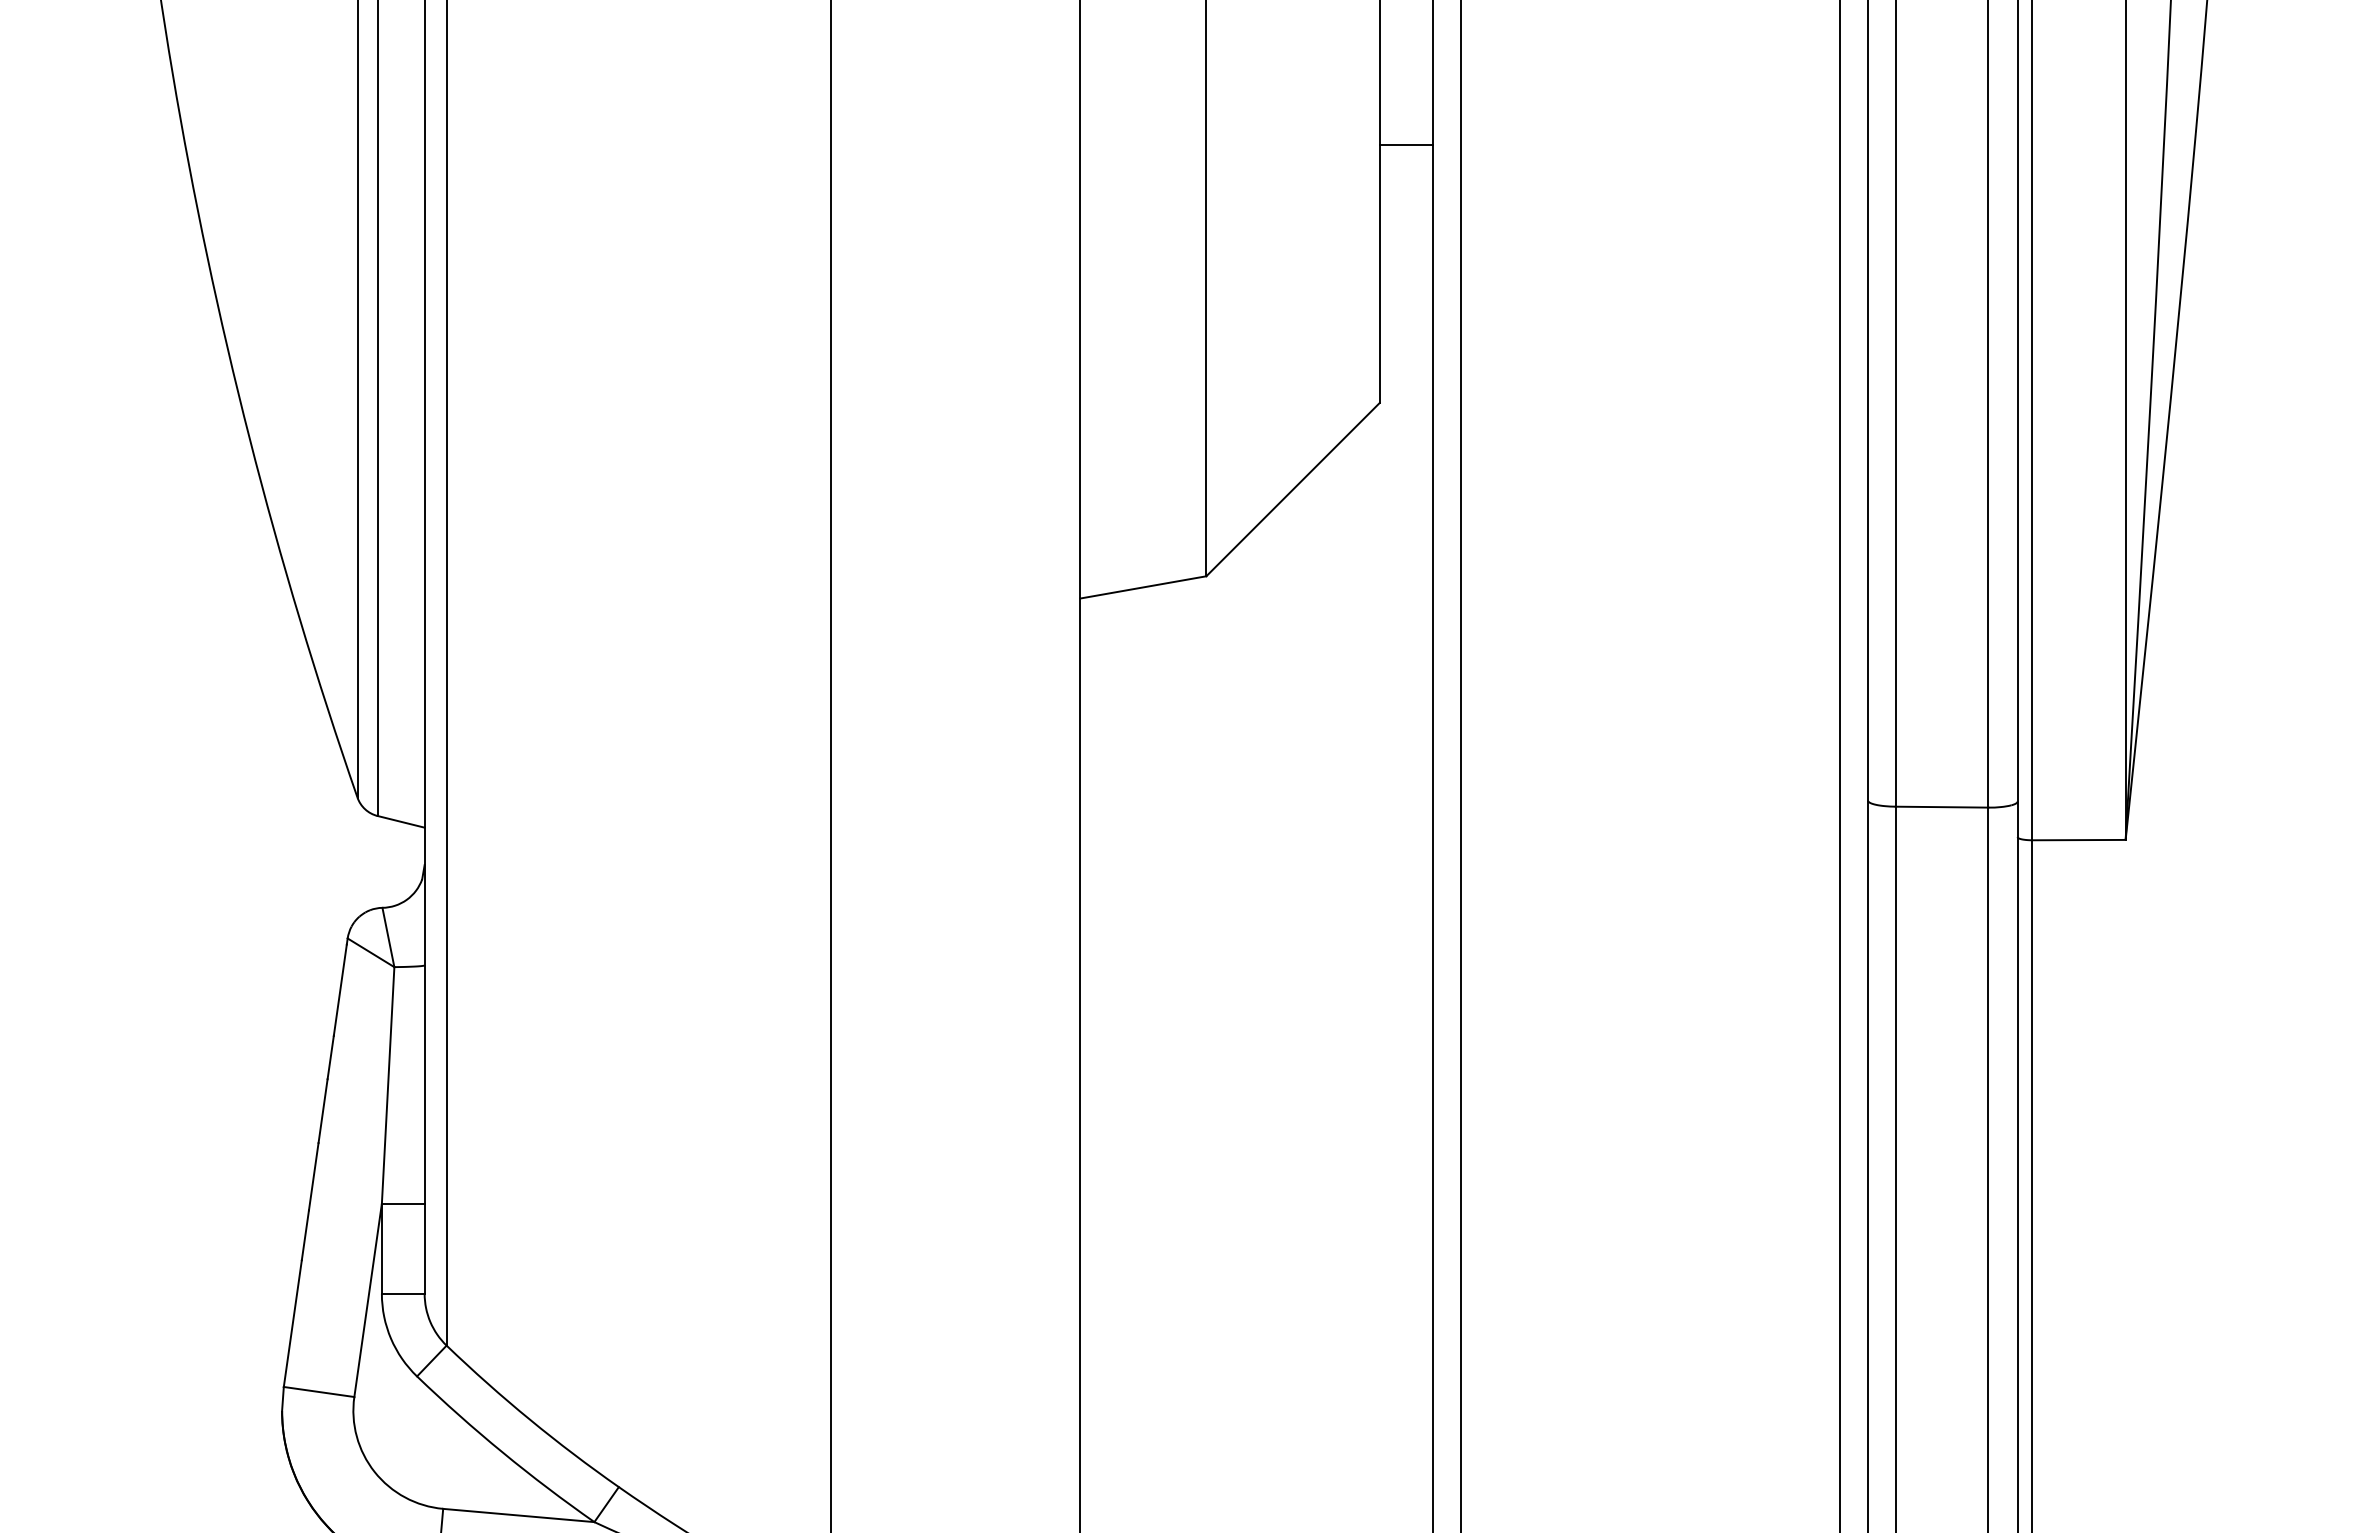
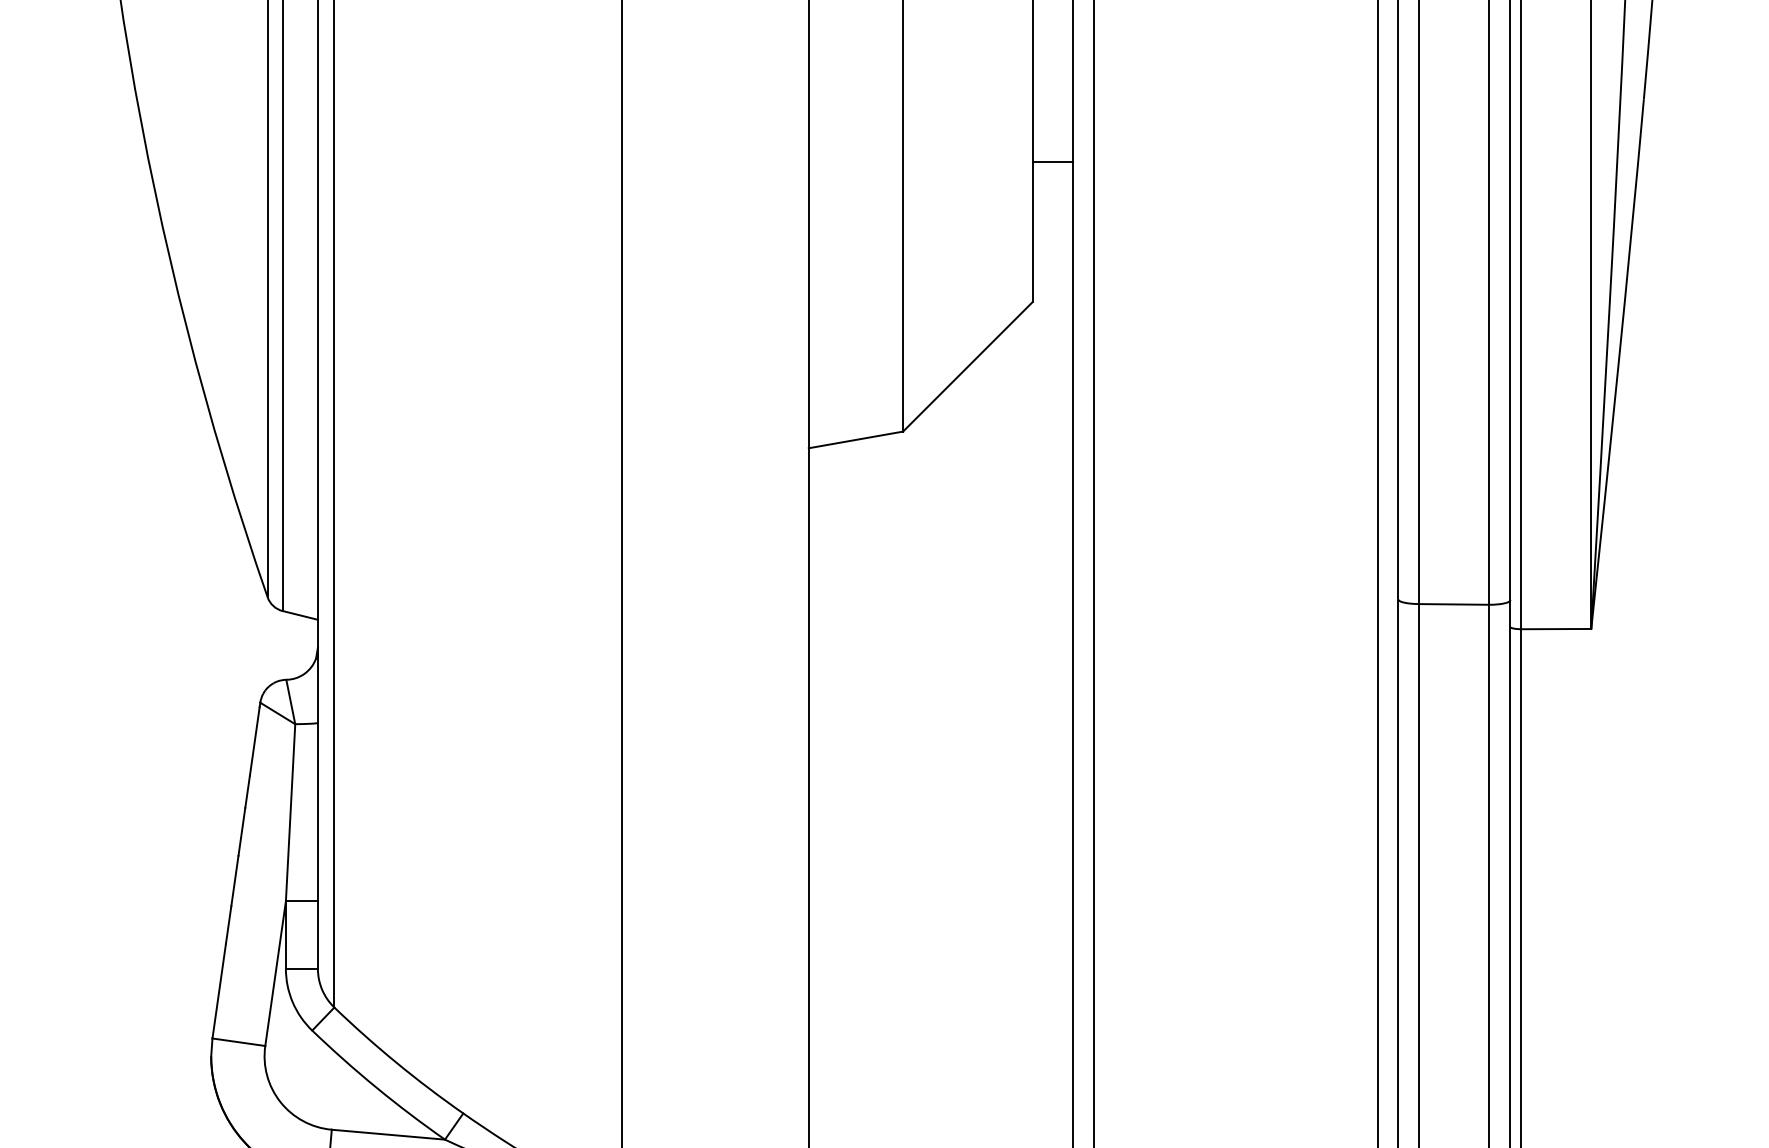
line: (1406, 144) -> (1052, 161), moved

